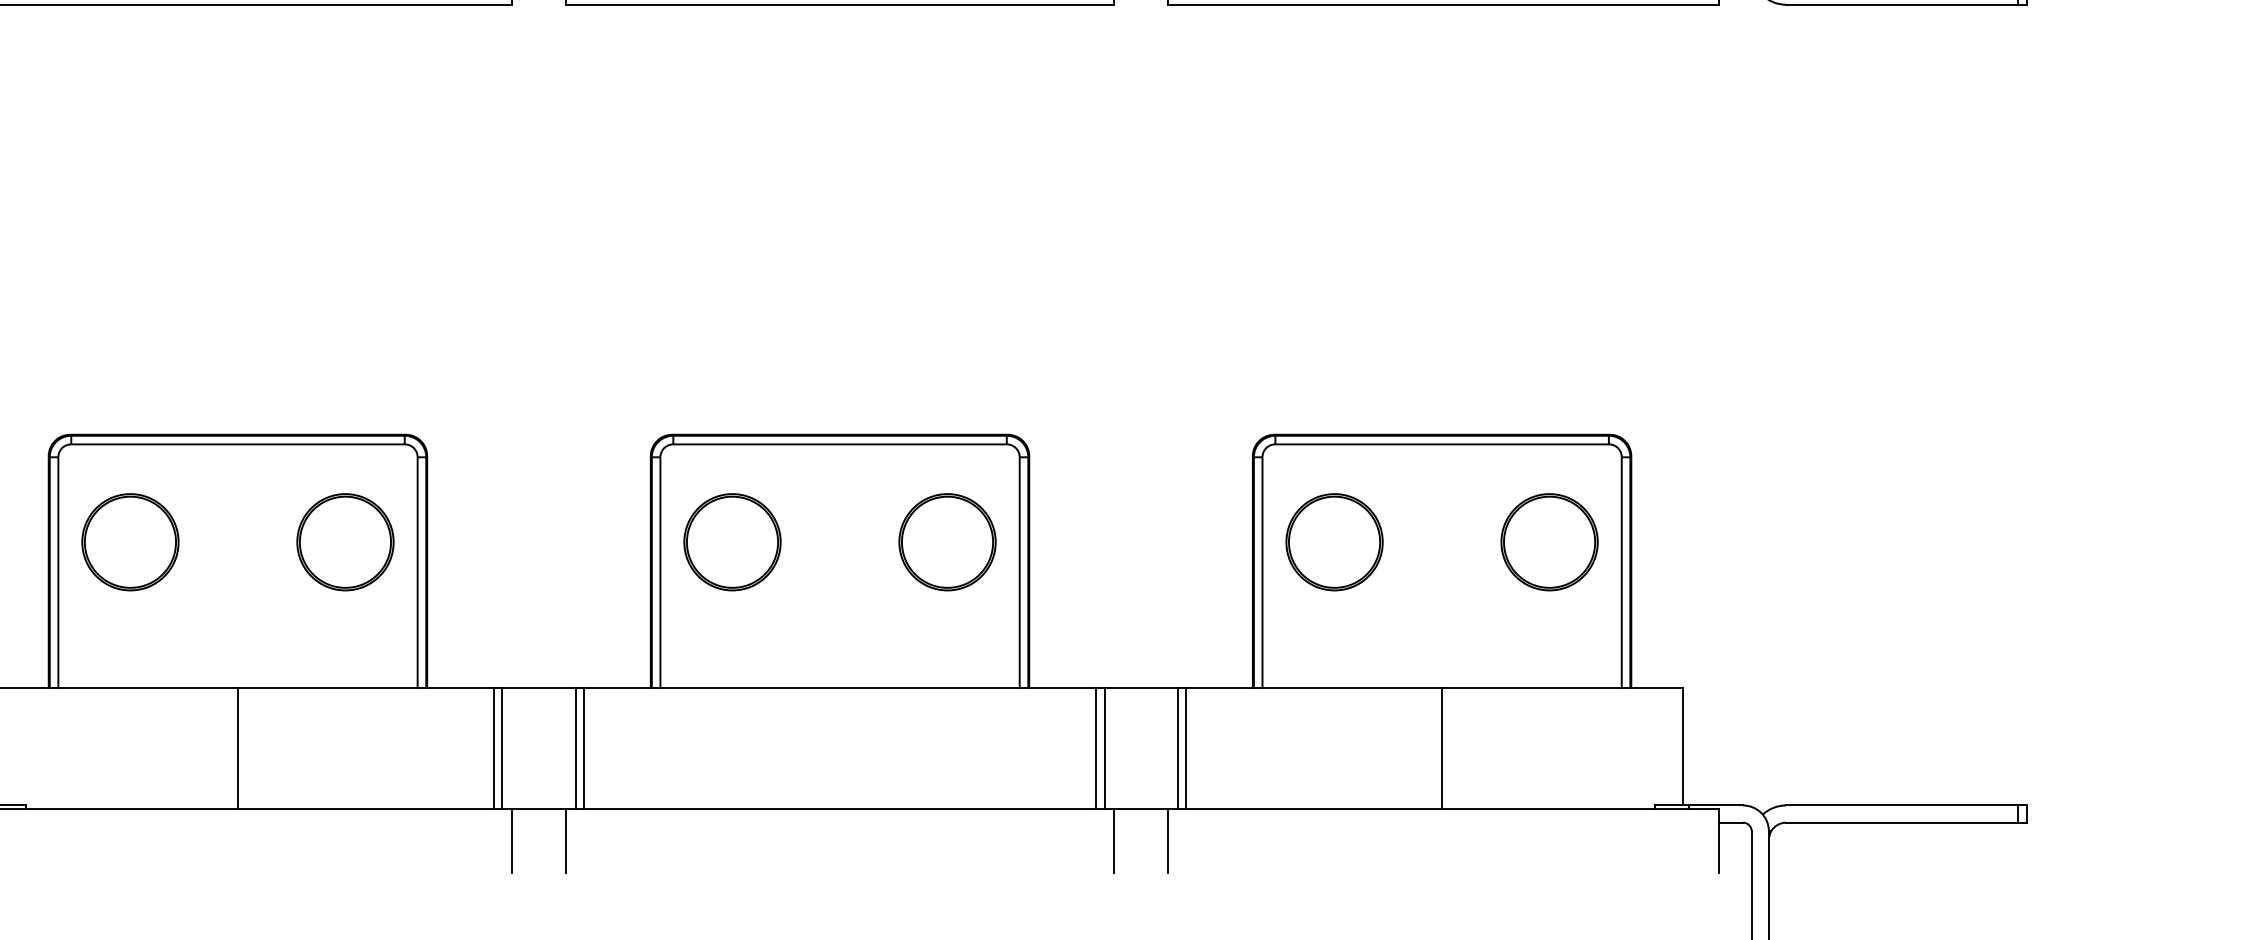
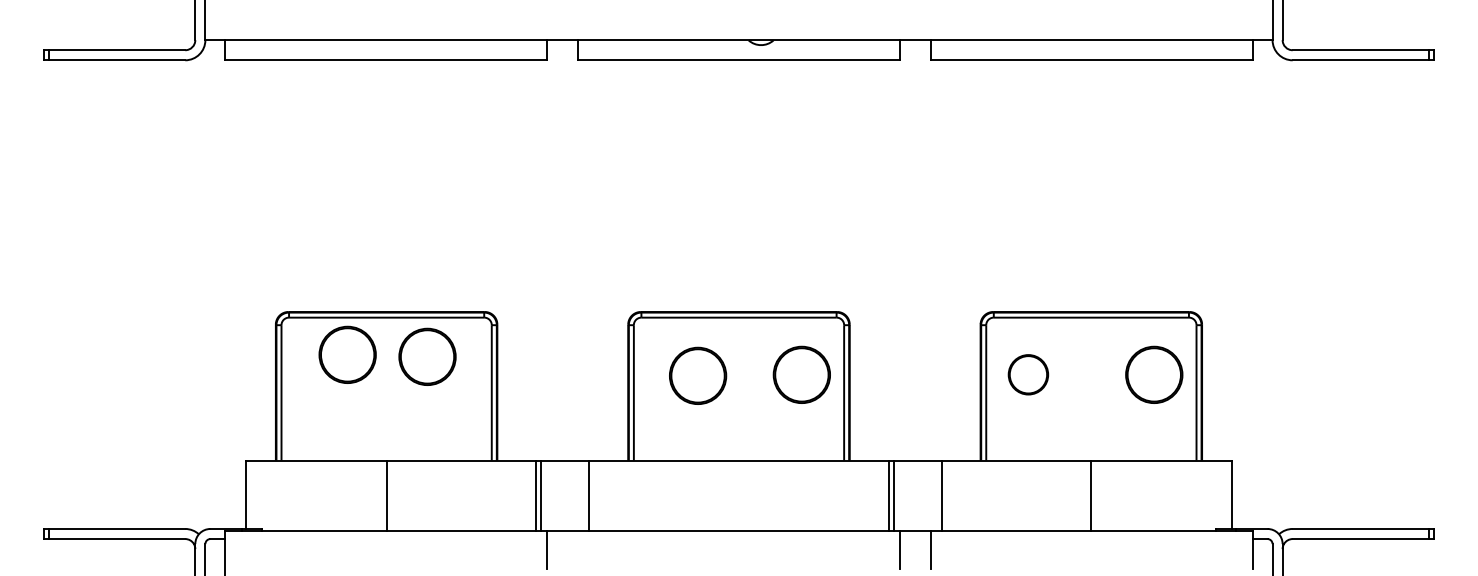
part: (130, 541) -> (347, 354), moved
part: (345, 541) -> (427, 356), moved
part: (733, 541) -> (698, 375), moved
part: (1334, 541) -> (1028, 374), size x0.7
line: (576, 748) -> (584, 495), removed
line: (1177, 748) -> (936, 495), removed
line: (565, 840) -> (578, 549), removed

